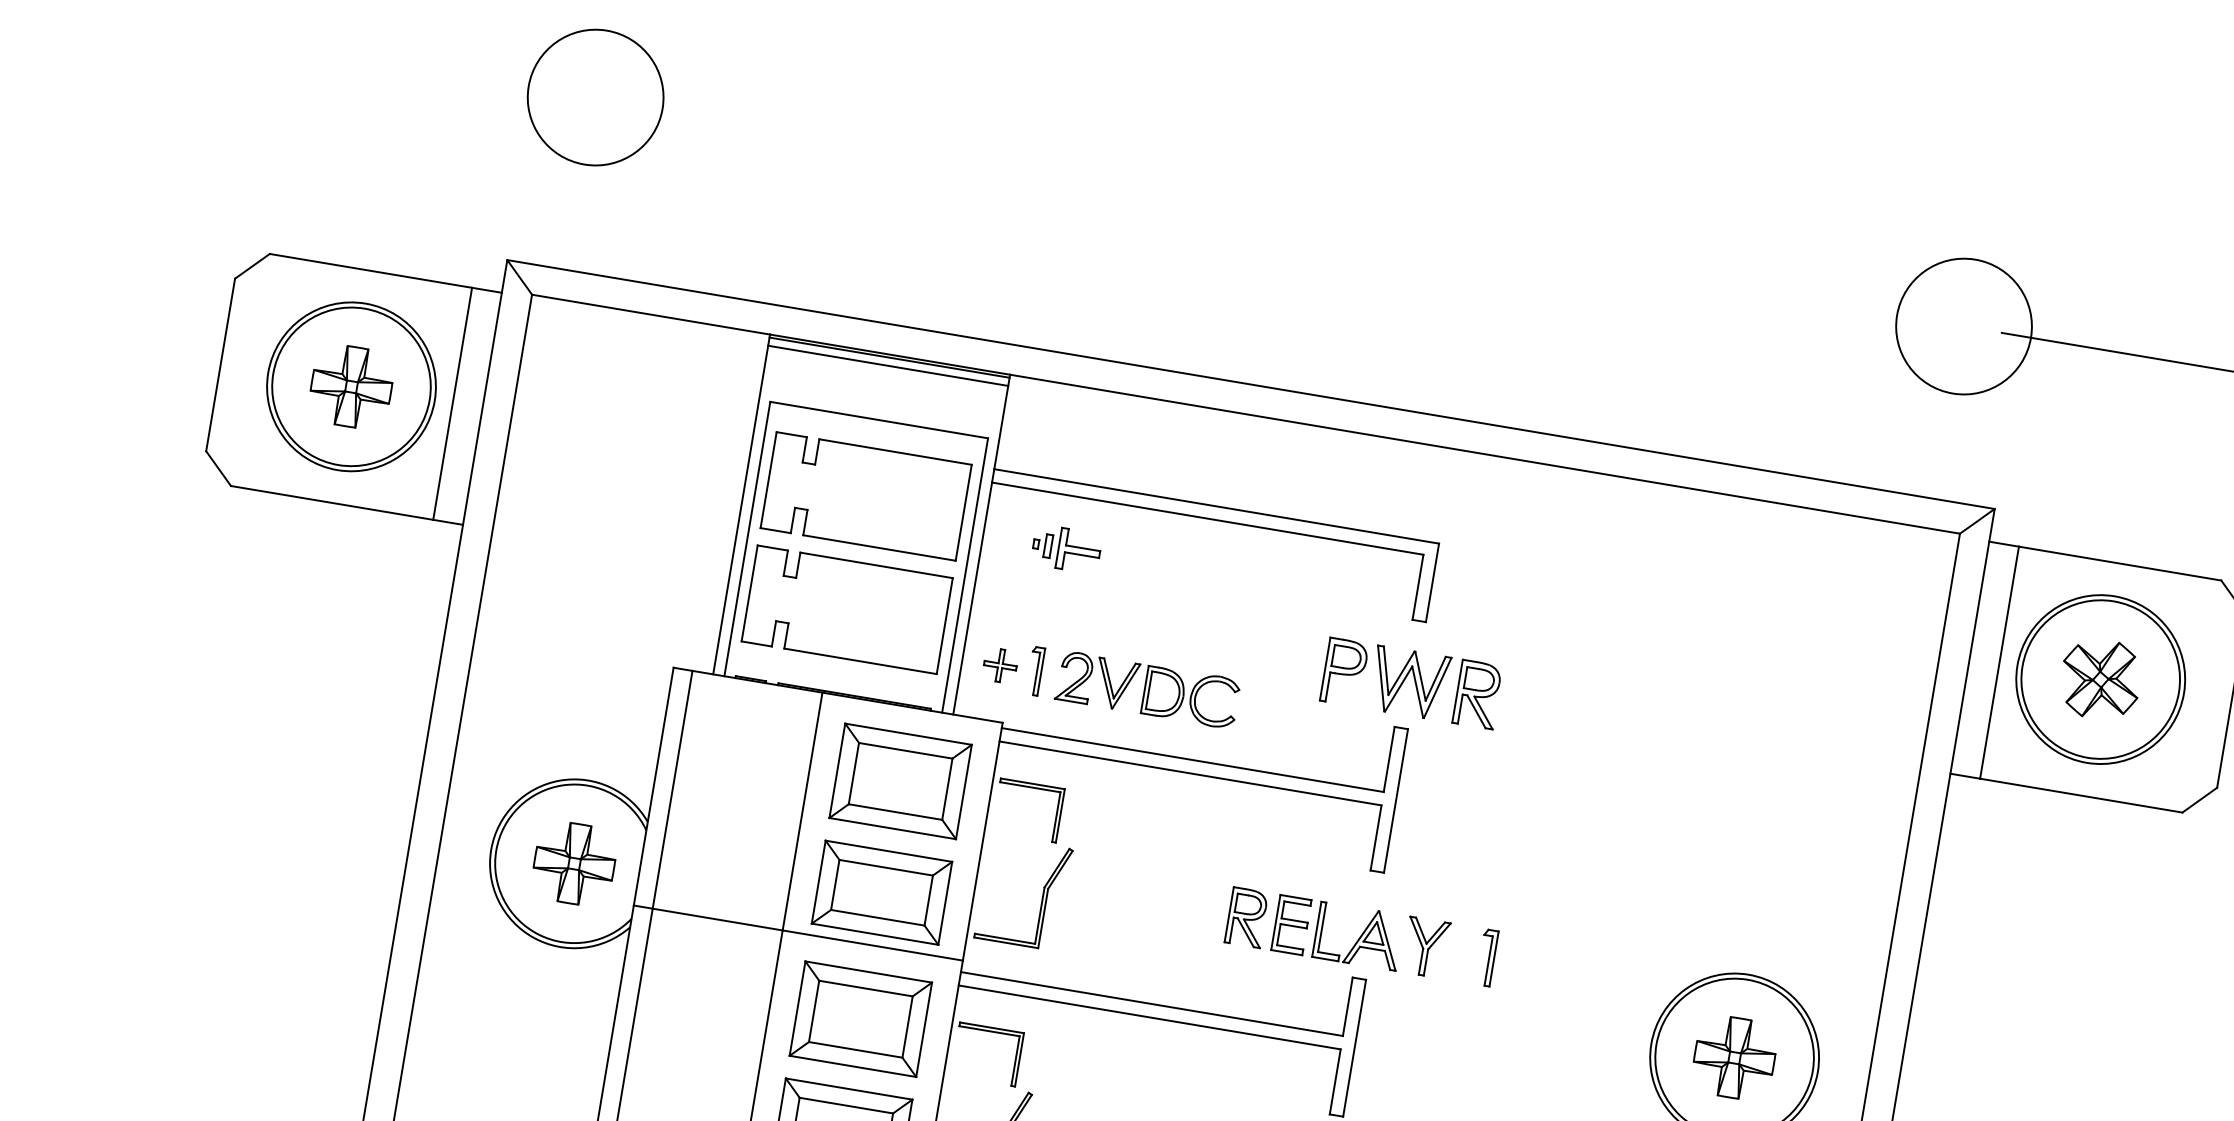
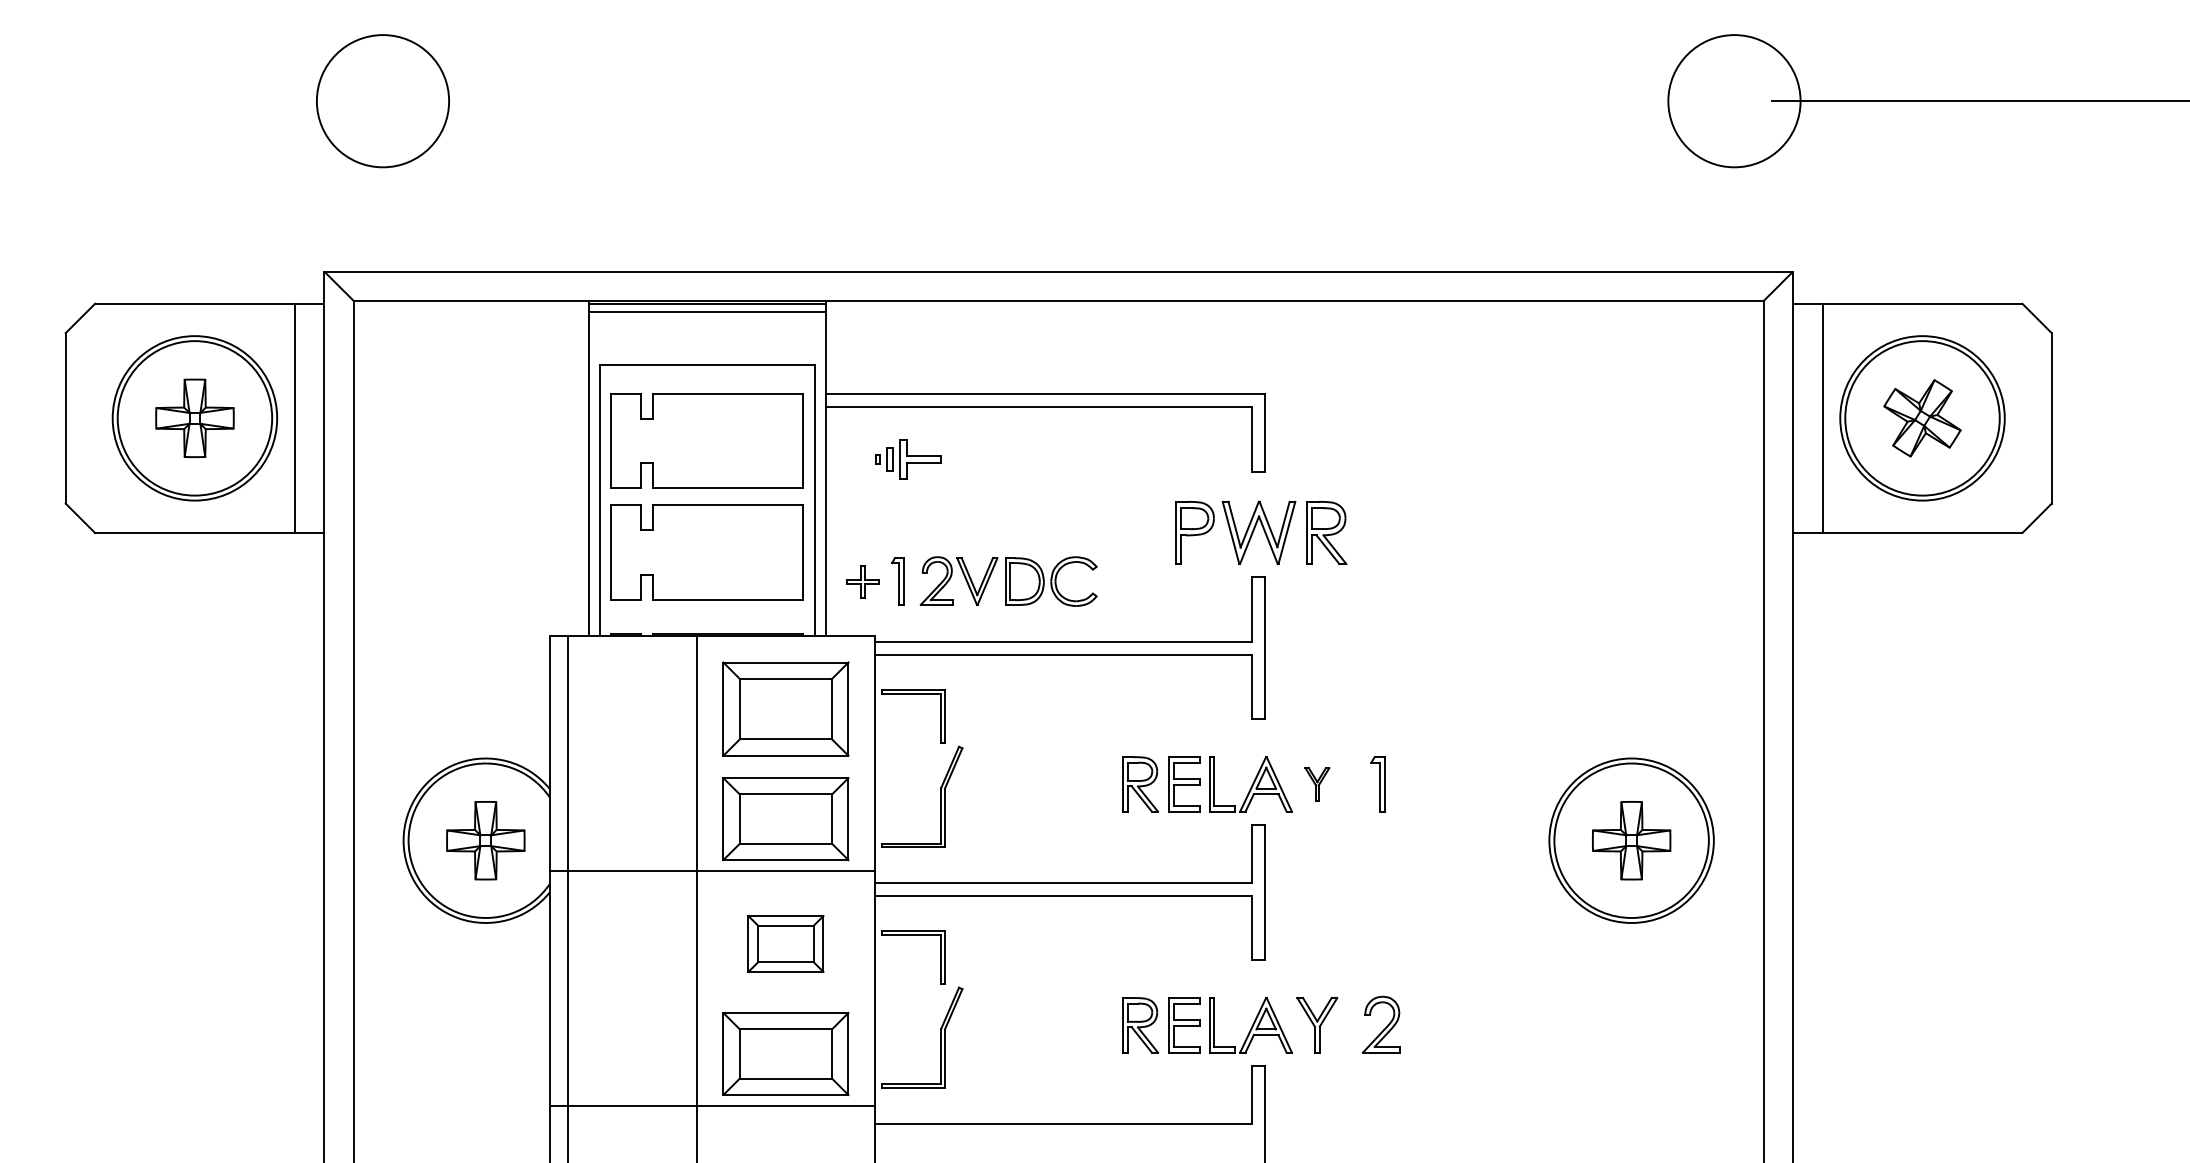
part: (1426, 947) -> (1317, 784), size x0.6
part: (860, 1018) -> (785, 943), size x0.6

